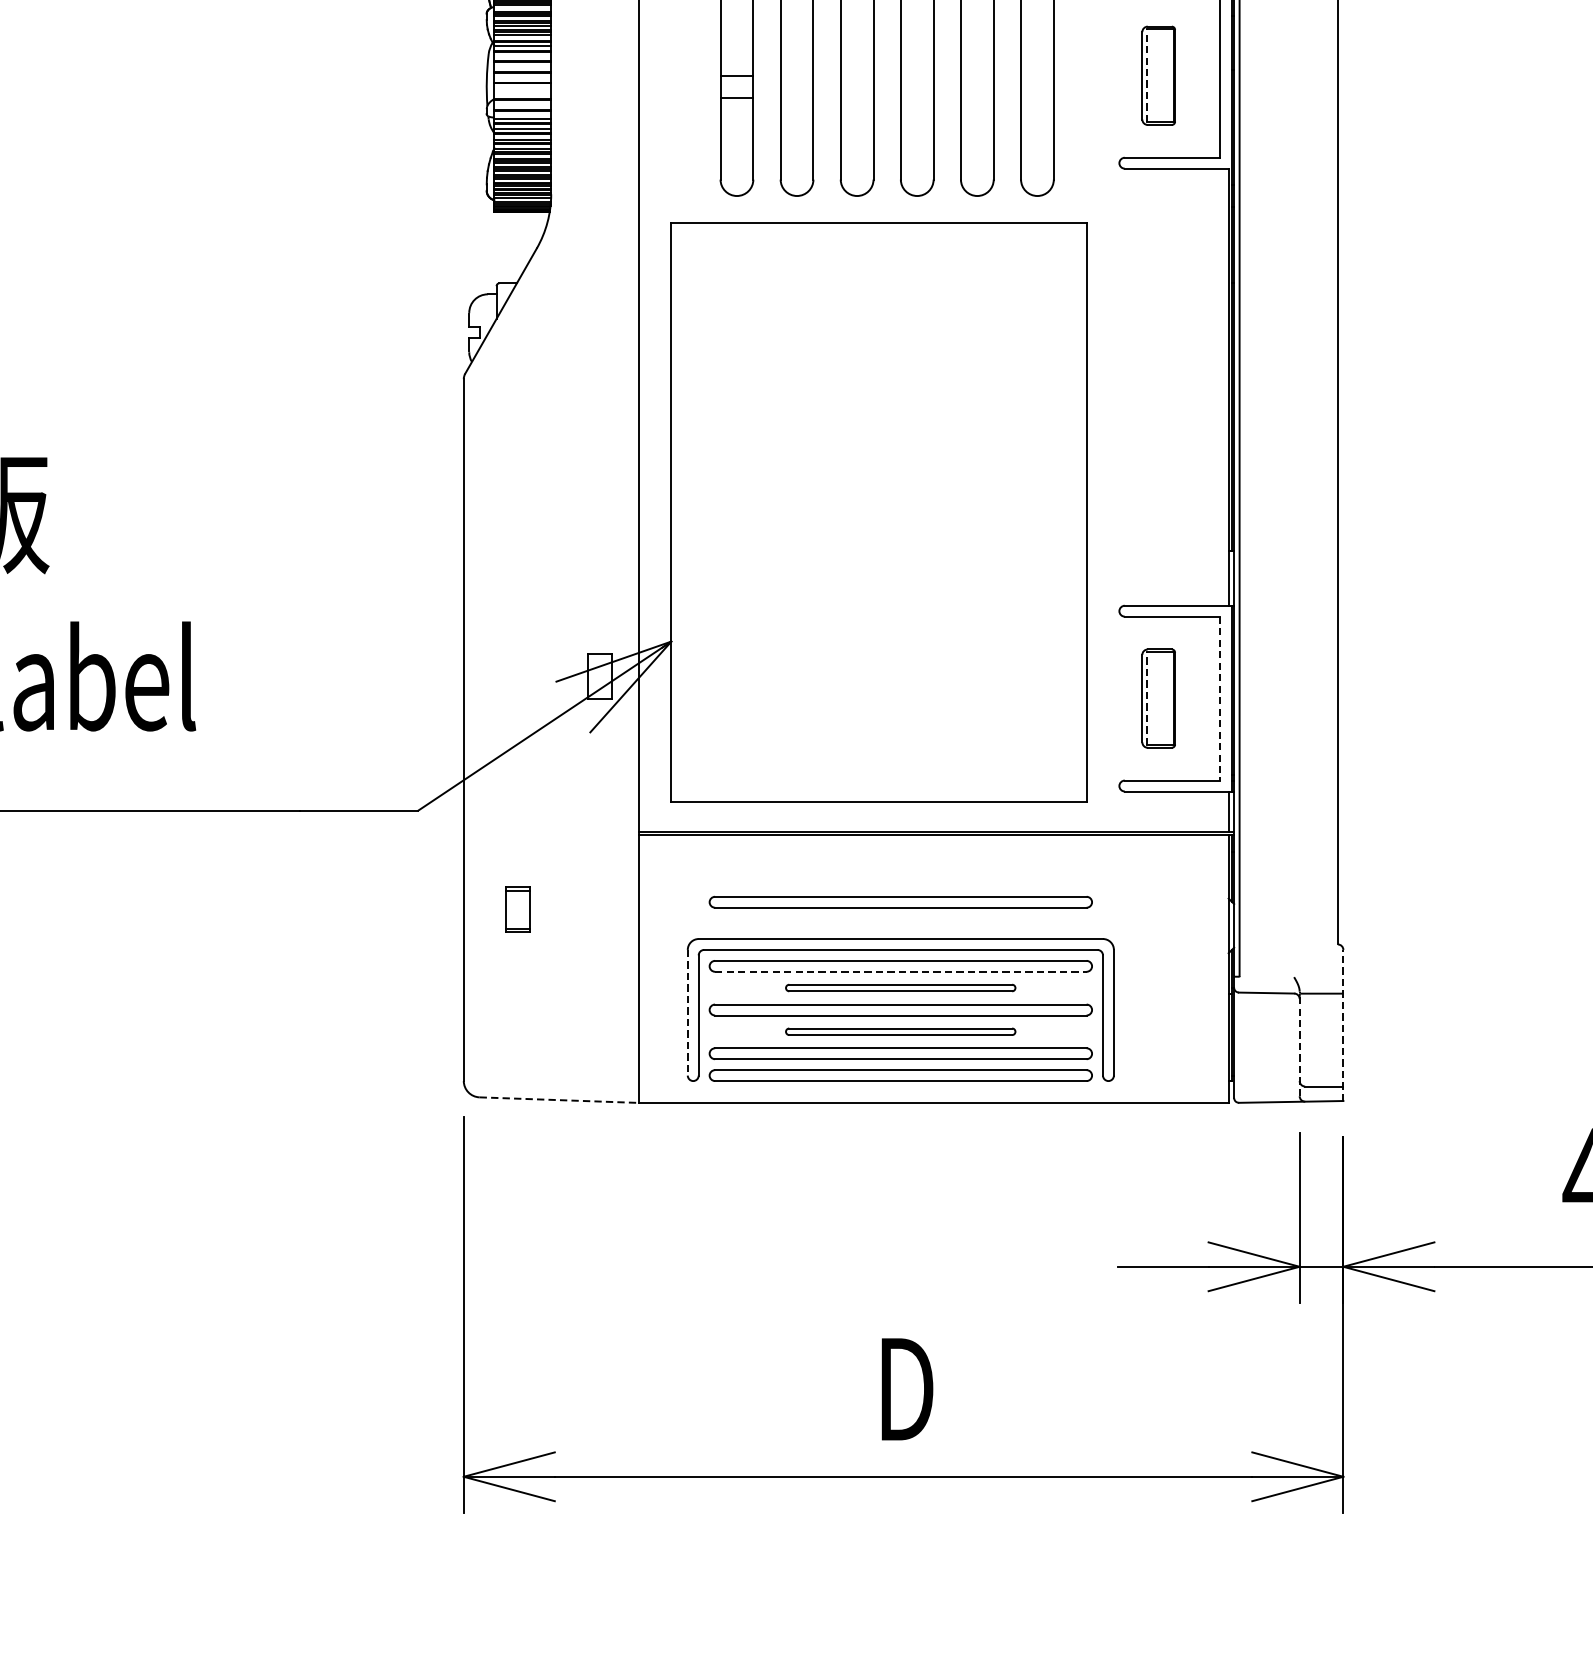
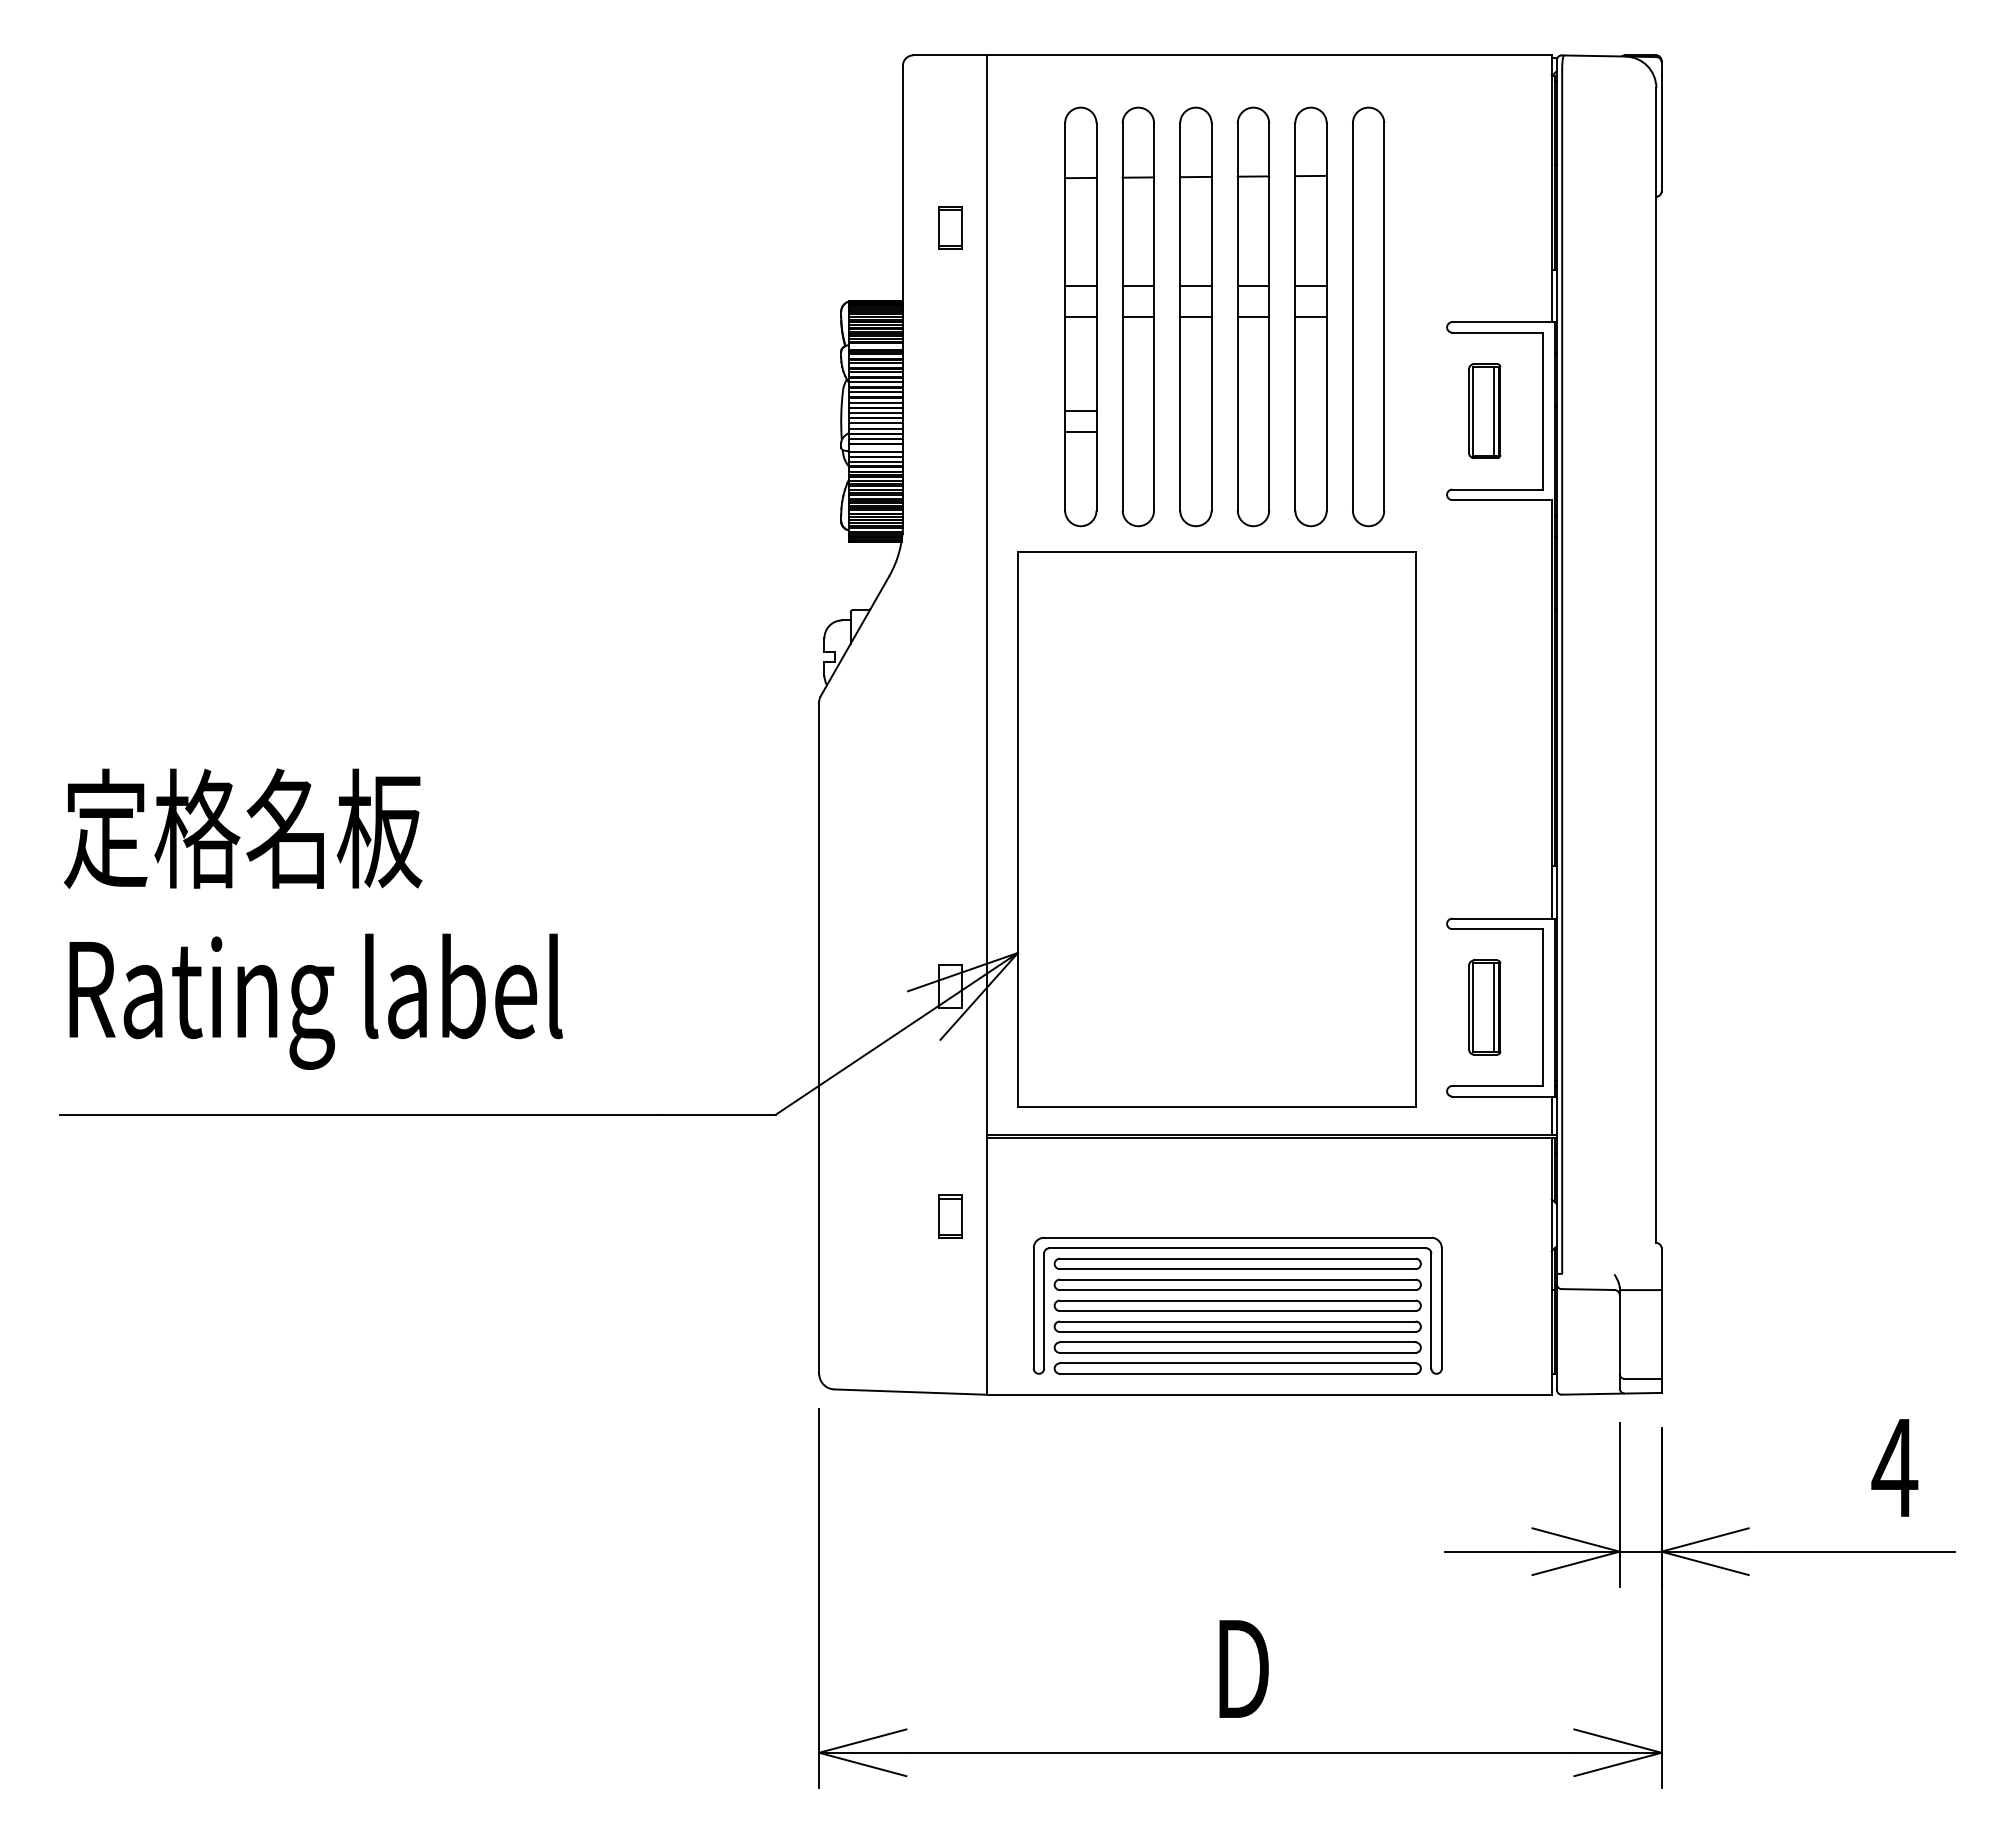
line: (522, 56) -> (875, 392), added
line: (522, 66) -> (875, 402), added
line: (1146, 75) -> (1473, 410), dashed -> solid
line: (1168, 75) -> (1494, 410), added
line: (522, 77) -> (875, 412), added
line: (522, 88) -> (875, 423), added
line: (522, 93) -> (875, 428), added
line: (522, 105) -> (875, 439), added
line: (1146, 698) -> (1473, 1007), dashed -> solid
line: (1168, 698) -> (1494, 1007), added
line: (1220, 699) -> (1543, 1008), dashed -> solid
part: (900, 902) -> (1237, 1202), removed
part: (518, 909) -> (950, 1216), moved
line: (900, 972) -> (1237, 1269), dashed -> solid
part: (900, 987) -> (1237, 1284), size x1.67
line: (687, 1012) -> (1033, 1308), dashed -> solid
line: (1343, 1025) -> (1661, 1320), dashed -> solid
part: (900, 1031) -> (1237, 1326), size x1.67
line: (1299, 1043) -> (1619, 1337), dashed -> solid
line: (560, 1100) -> (911, 1392), dashed -> solid

